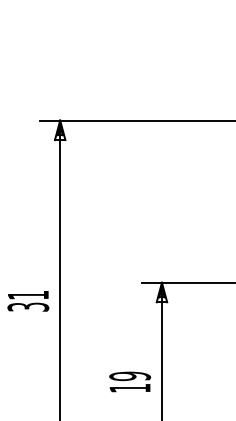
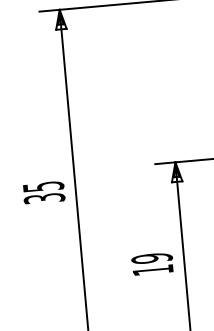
text: (28, 295) -> (43, 186), 31 -> 35

